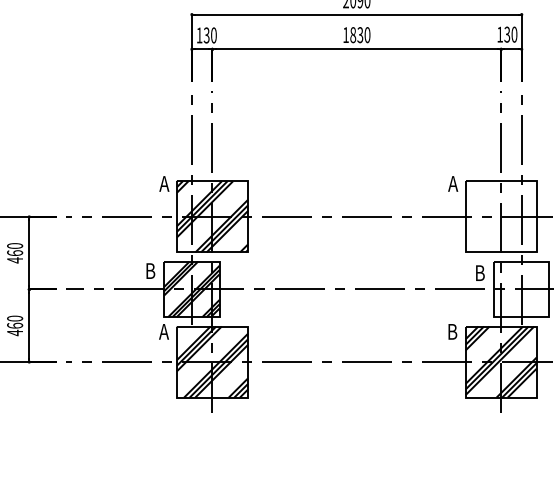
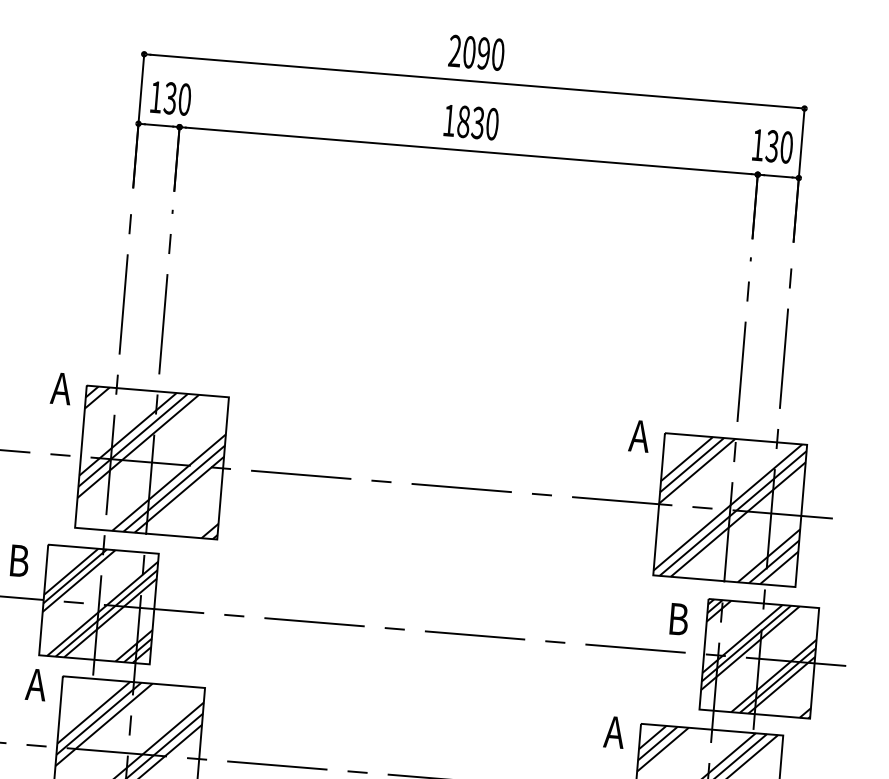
hatch: (500, 216) -> (728, 509), added
hatch: (521, 289) -> (758, 658), added
text: (452, 331) -> (613, 731), B -> A

